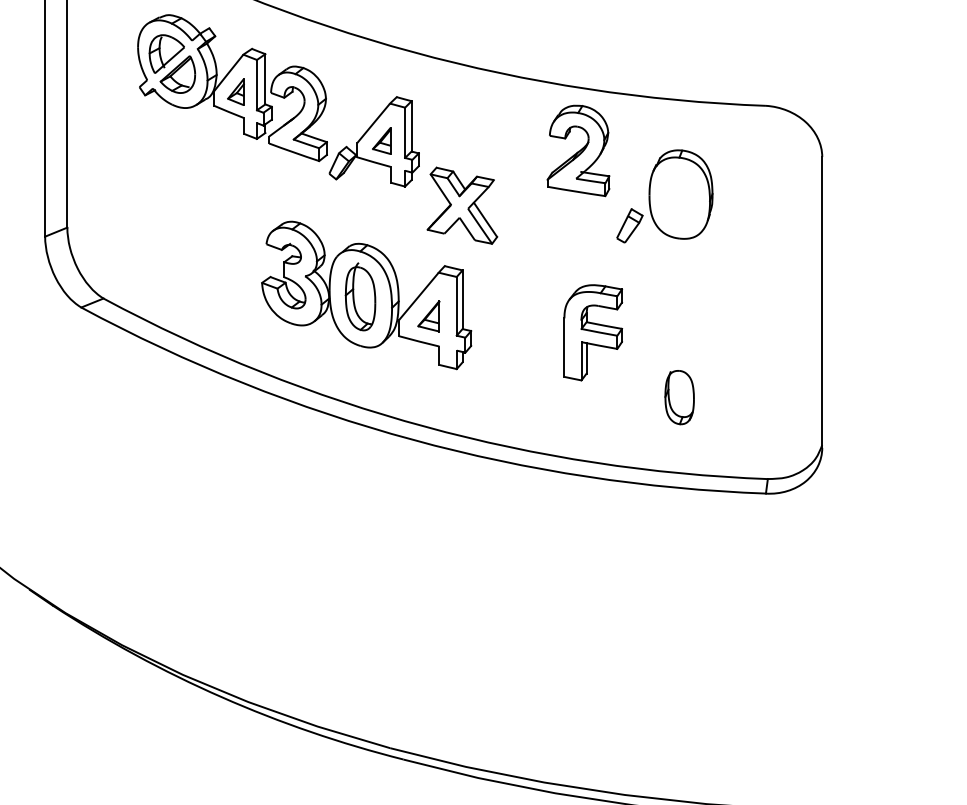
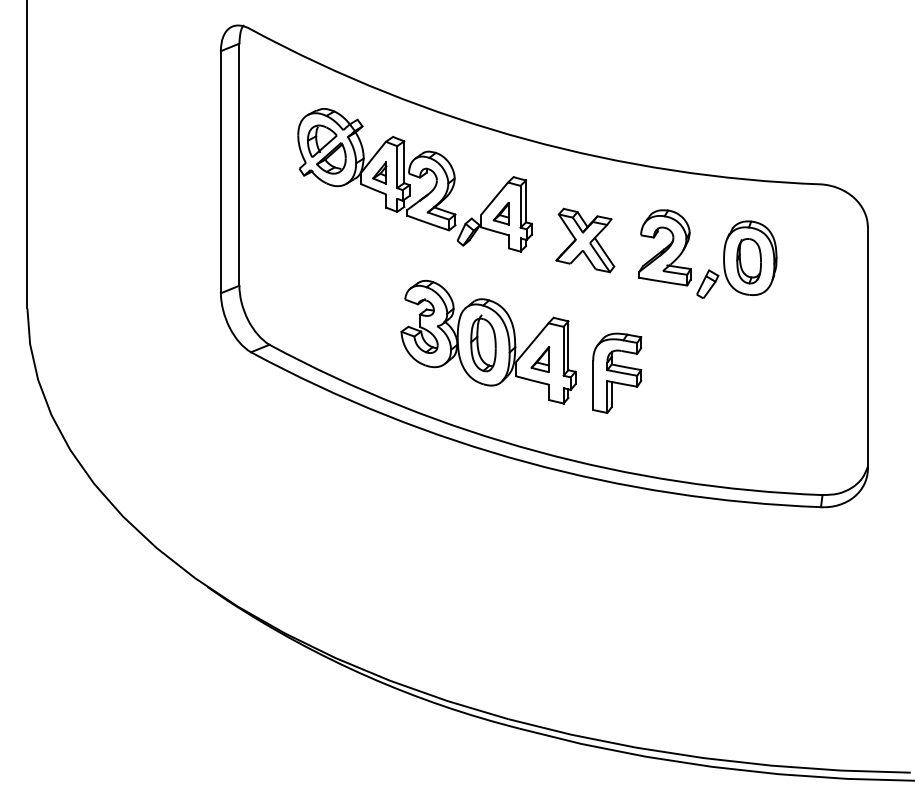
part: (577, 150) -> (664, 247), moved
part: (462, 205) -> (585, 240), moved
part: (593, 331) -> (617, 372), moved
part: (678, 397) -> (748, 261), moved

